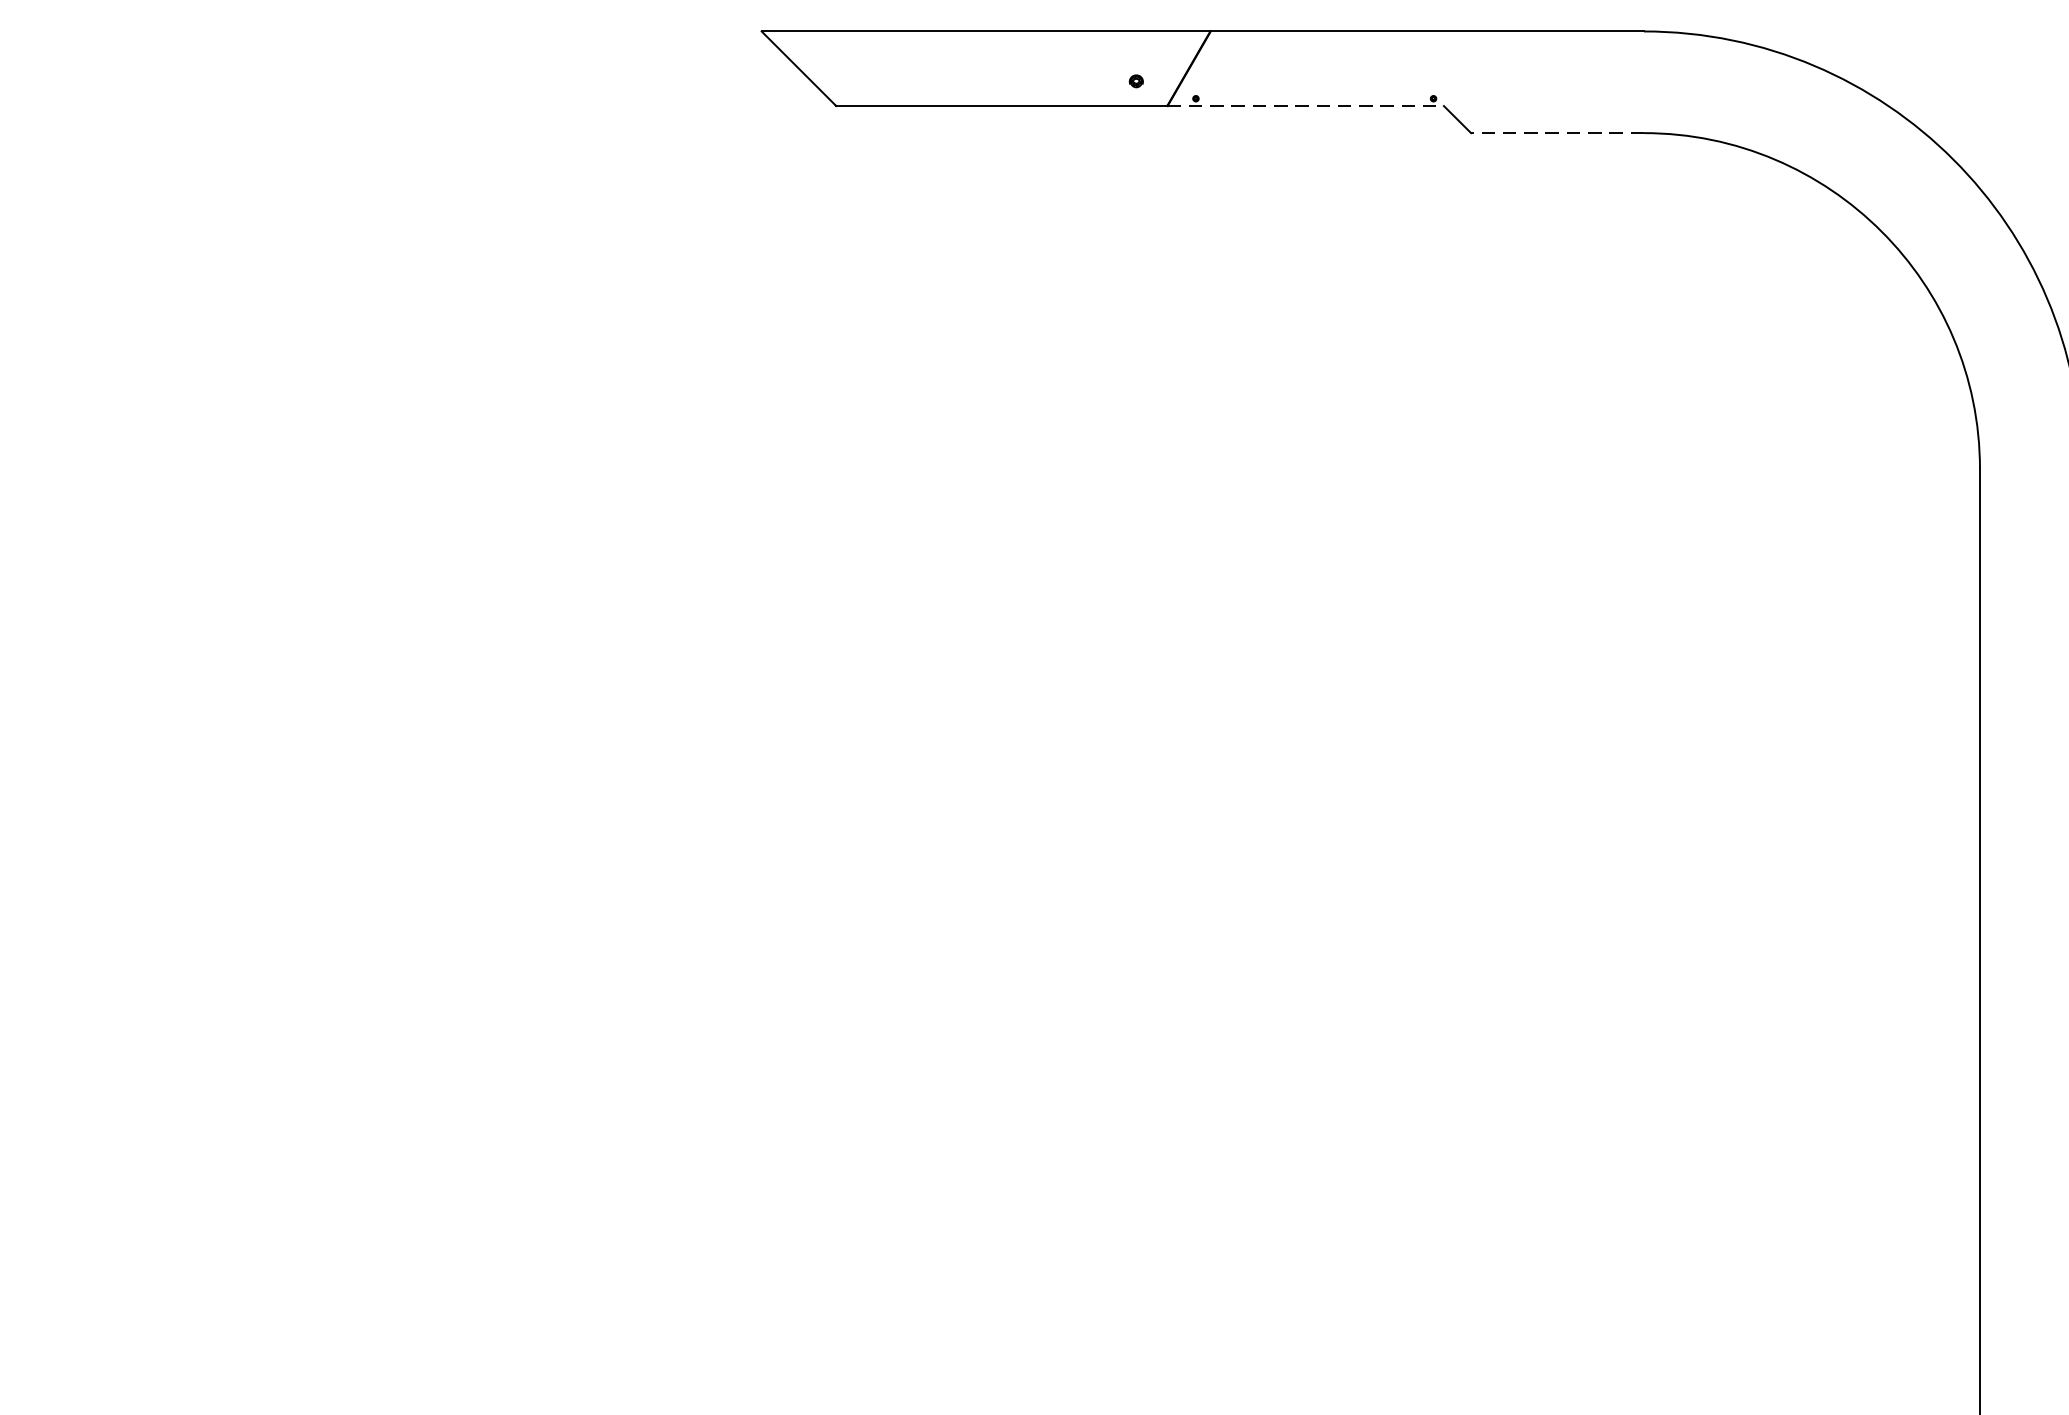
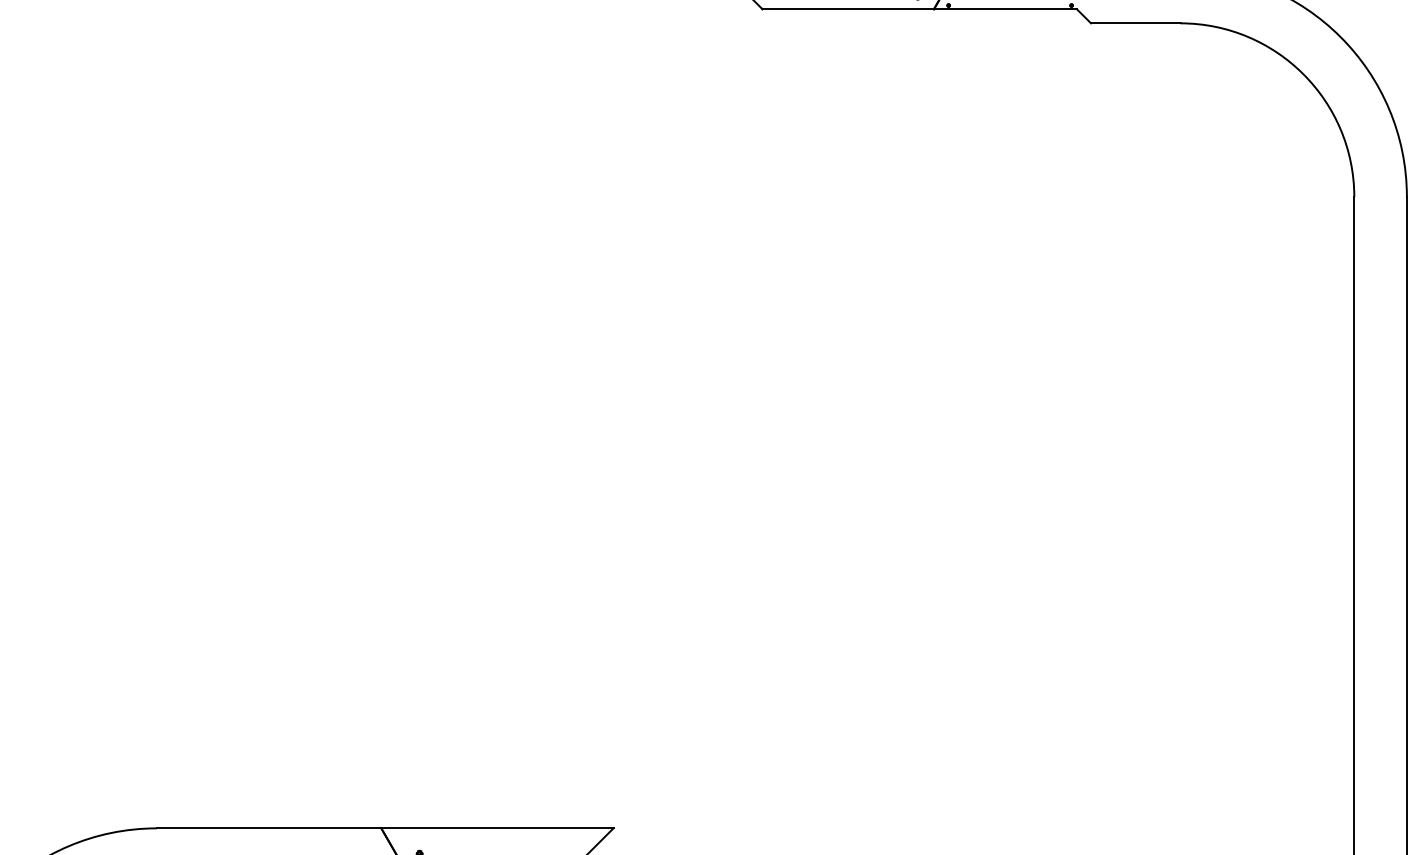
line: (1307, 106) -> (1006, 9), dashed -> solid
line: (1557, 133) -> (1135, 23), dashed -> solid

